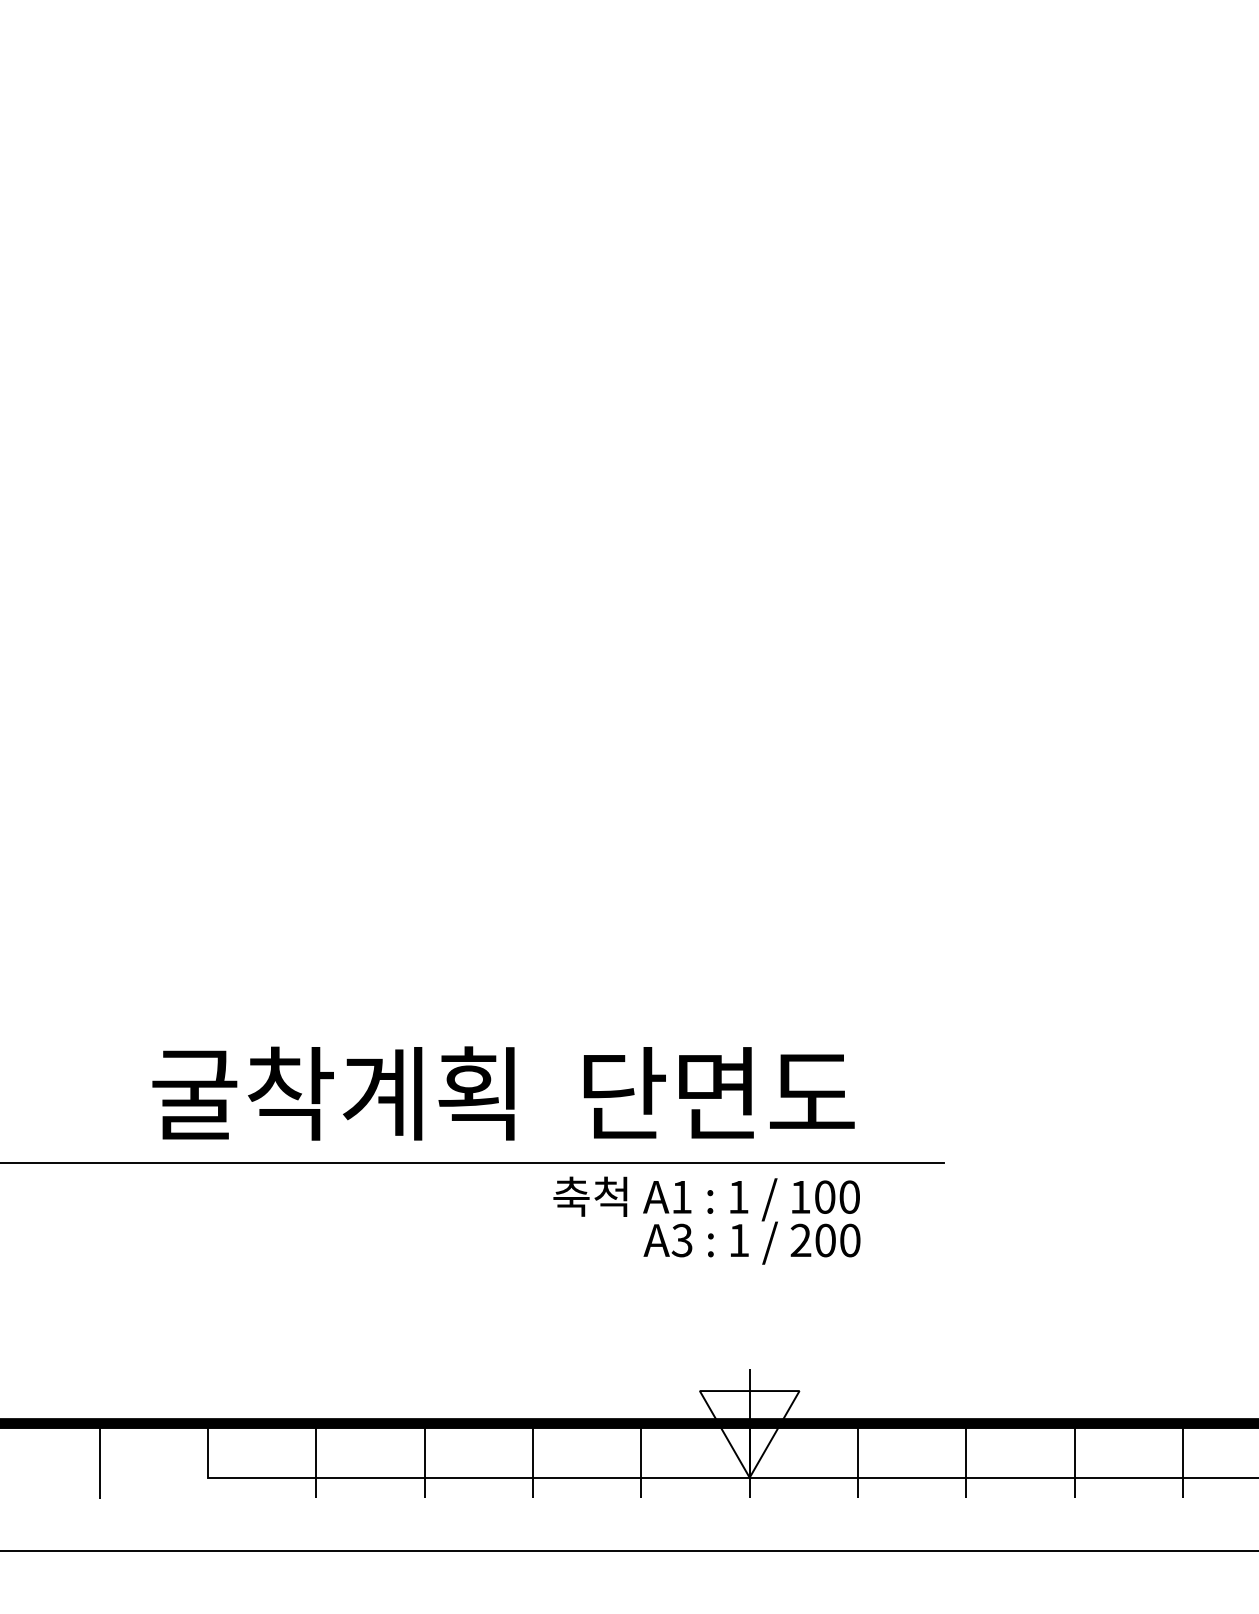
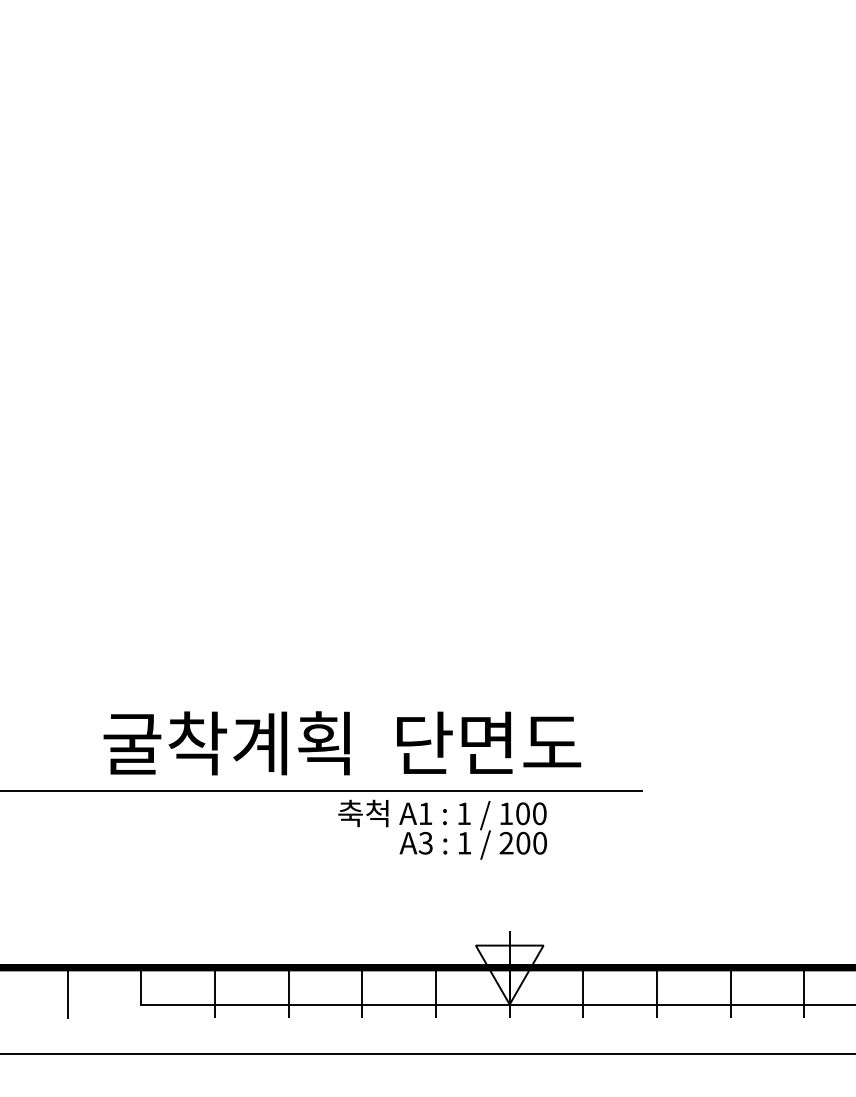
text: (706, 1220) -> (442, 829), moved

